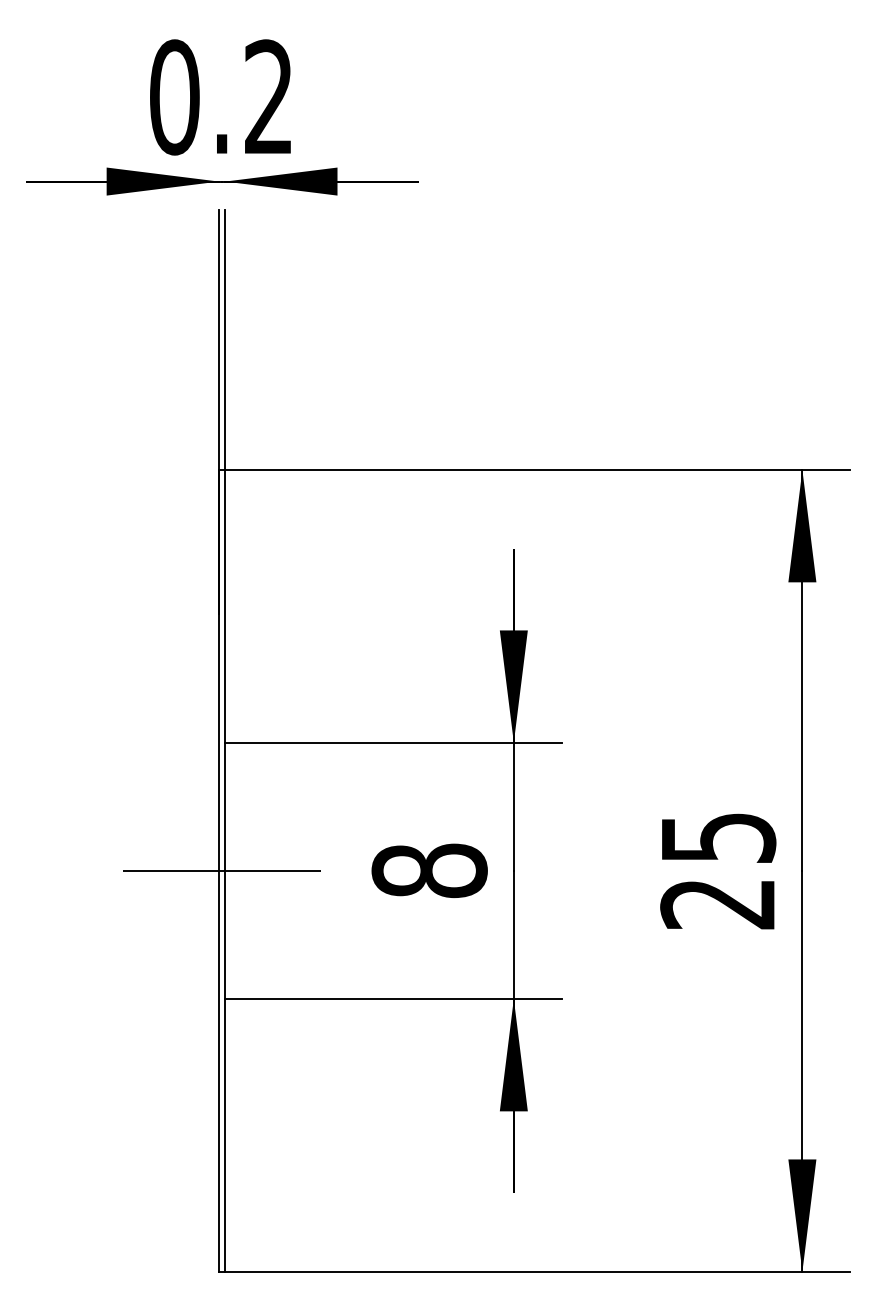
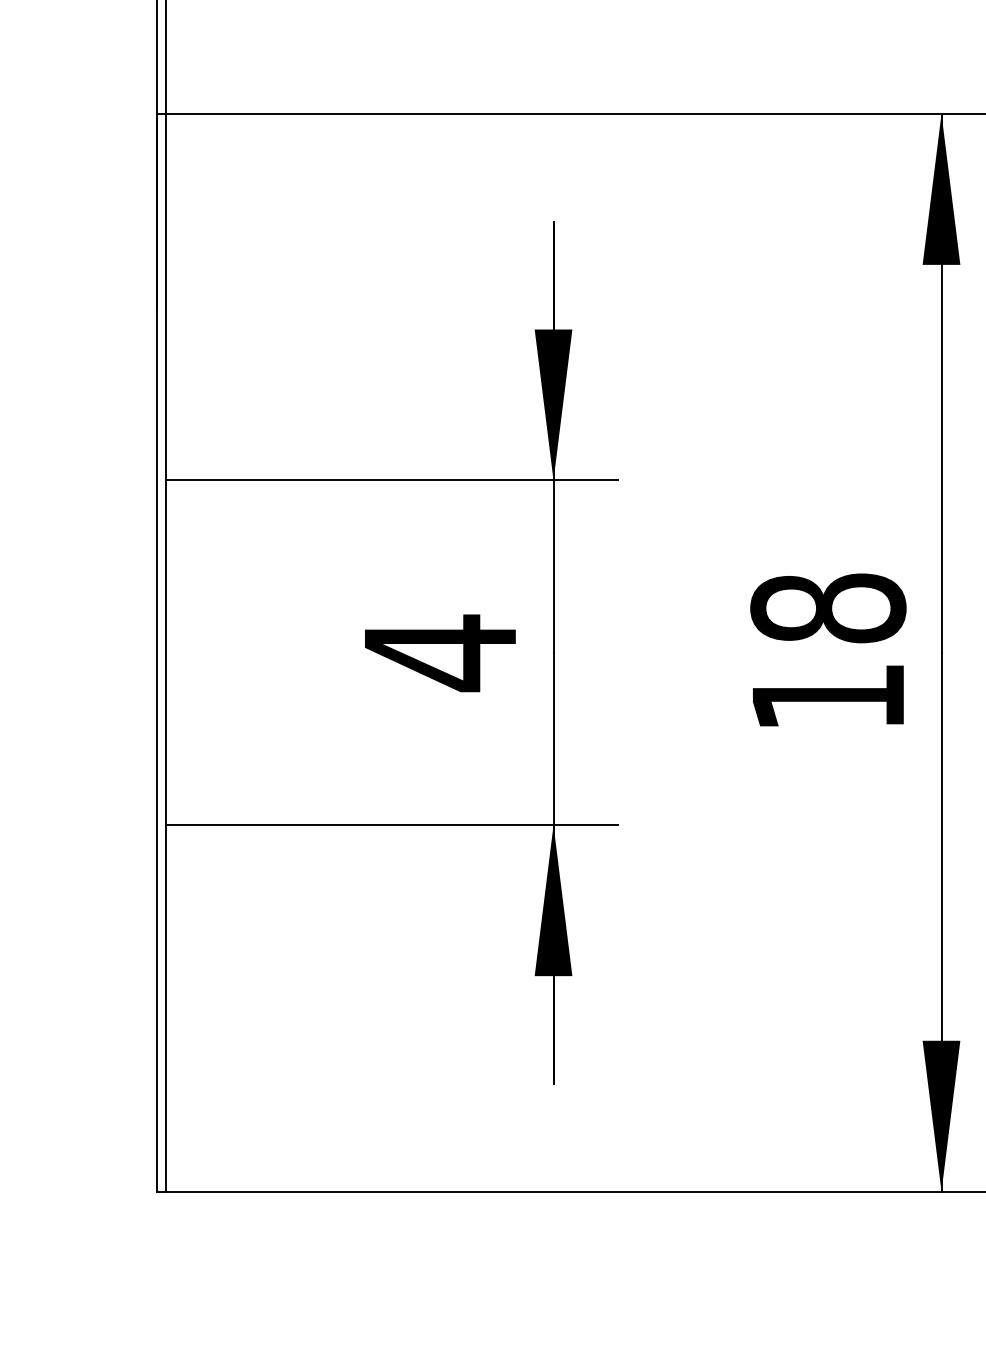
line: (221, 870) -> (160, 652), removed
text: (718, 870) -> (828, 652), 25 -> 18
text: (429, 871) -> (440, 653), 8 -> 4

